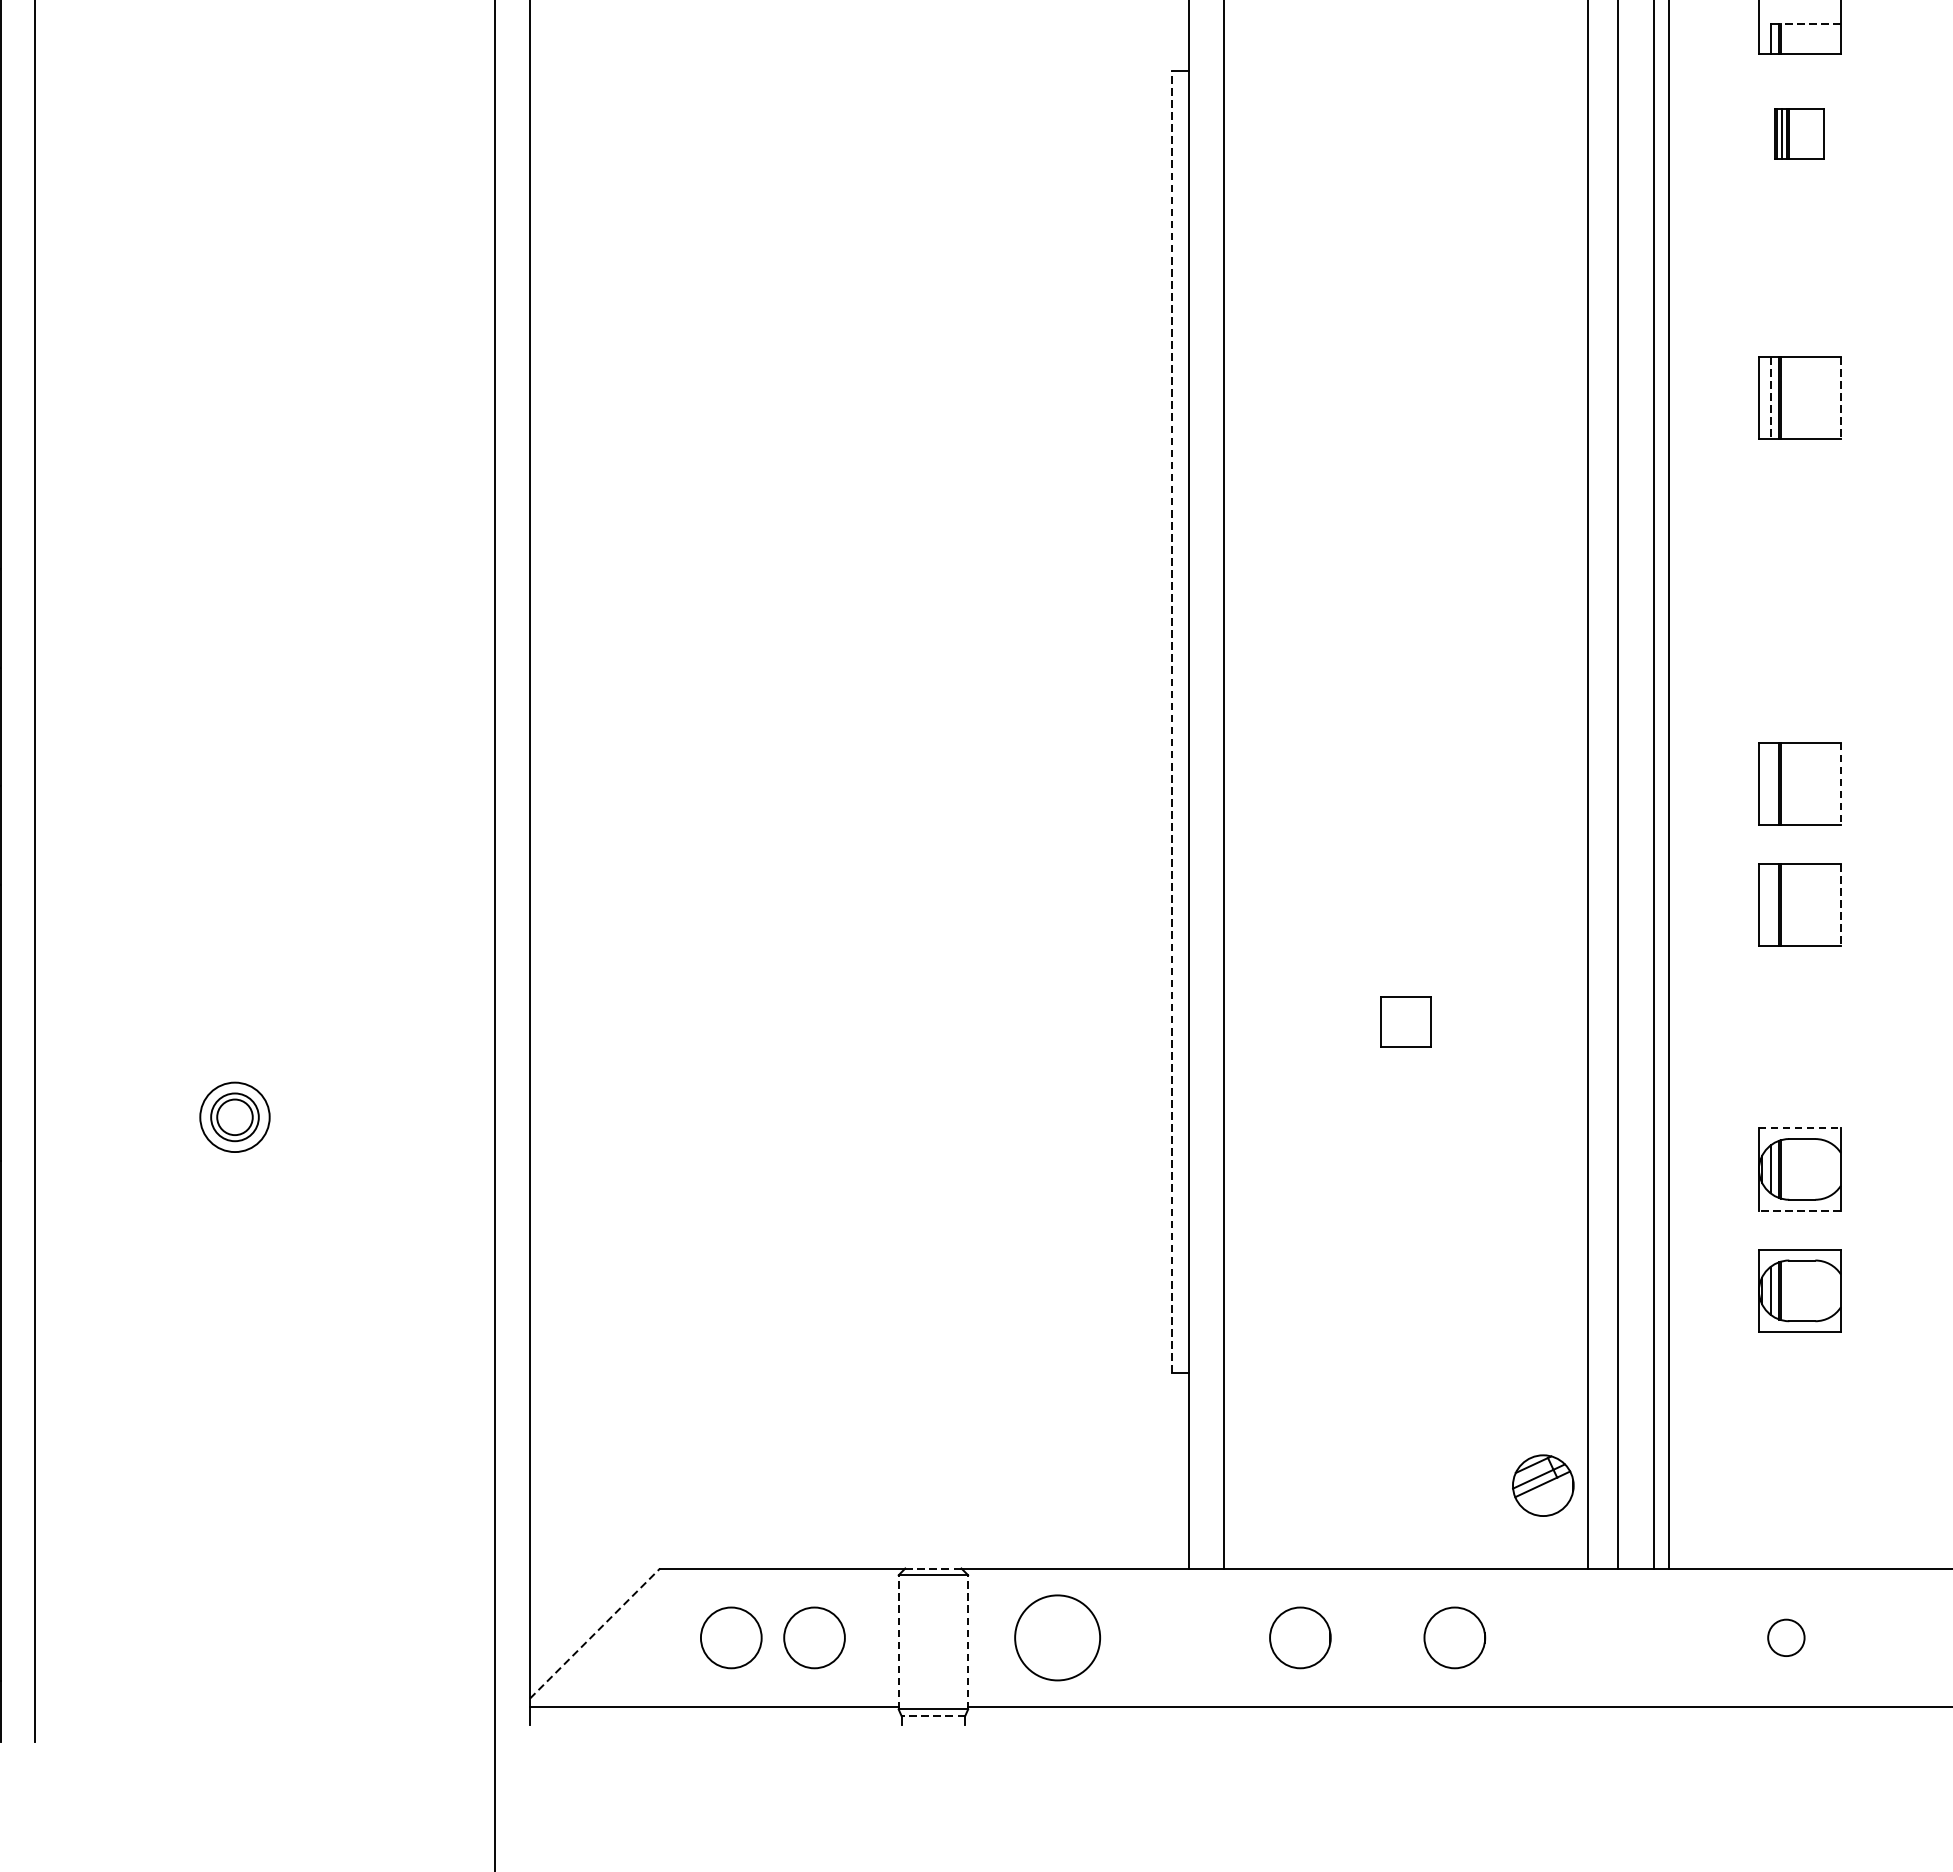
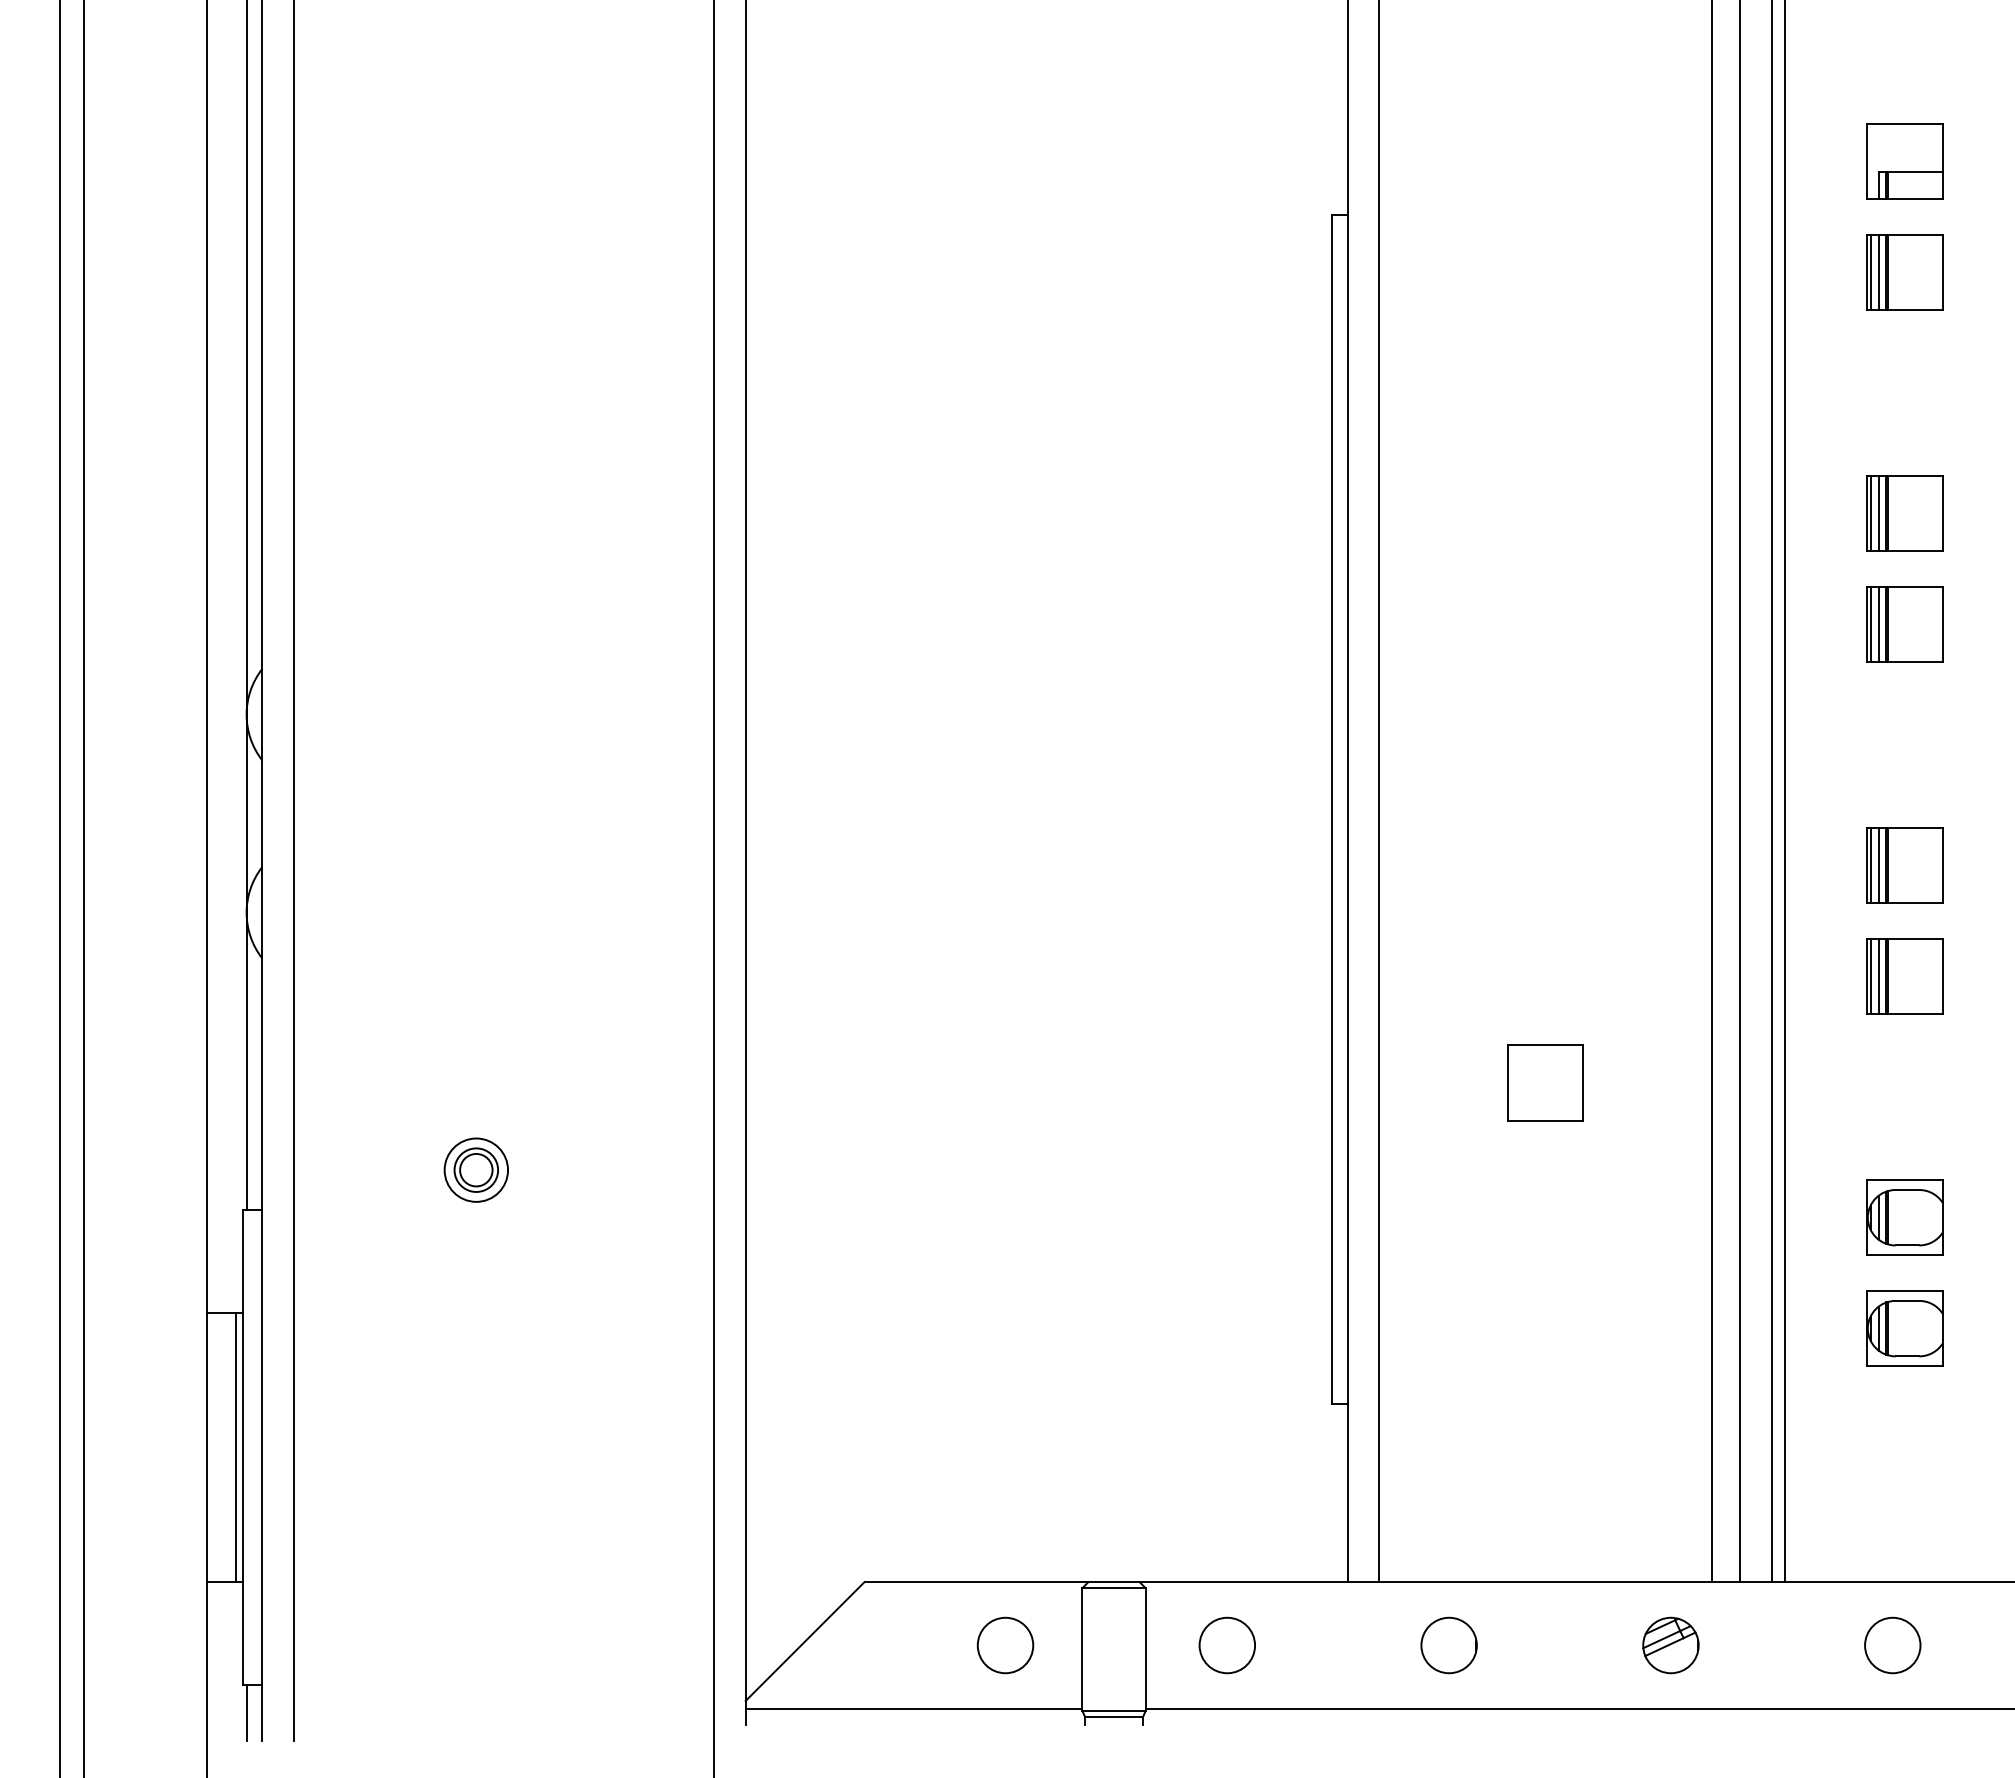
line: (1810, 24) -> (1914, 172), dashed -> solid
part: (1799, 134) -> (1904, 272), size x1.67
line: (1761, 398) -> (1870, 513), added
line: (1770, 398) -> (1878, 513), dashed -> solid
line: (1840, 398) -> (1942, 513), dashed -> solid
part: (1799, 519) -> (1904, 624), added
line: (1171, 721) -> (1331, 808), dashed -> solid
line: (1761, 783) -> (1870, 865), added
line: (1770, 783) -> (1878, 865), added
line: (1840, 783) -> (1942, 865), dashed -> solid
line: (1761, 905) -> (1870, 976), added
line: (1770, 905) -> (1878, 976), added
line: (1840, 905) -> (1942, 976), dashed -> solid
part: (1405, 1021) -> (1545, 1082), size x1.67
line: (1800, 1128) -> (1905, 1180), dashed -> solid
line: (1800, 1210) -> (1905, 1255), dashed -> solid
part: (1542, 1485) -> (1670, 1645), moved
line: (933, 1568) -> (1114, 1582), dashed -> solid
line: (595, 1633) -> (805, 1641), dashed -> solid
circle: (731, 1637) -> (929, 1645), removed
circle: (1056, 1637) -> (1226, 1645), size x0.71
part: (1454, 1637) -> (1589, 1645), removed
circle: (1785, 1637) -> (1892, 1645), size x1.67
line: (898, 1642) -> (1082, 1649), dashed -> solid
line: (967, 1642) -> (1145, 1649), dashed -> solid
line: (933, 1715) -> (1114, 1716), dashed -> solid

